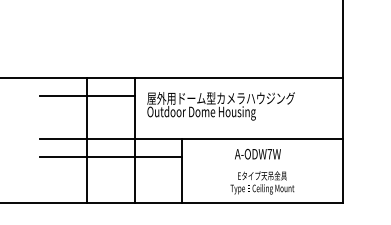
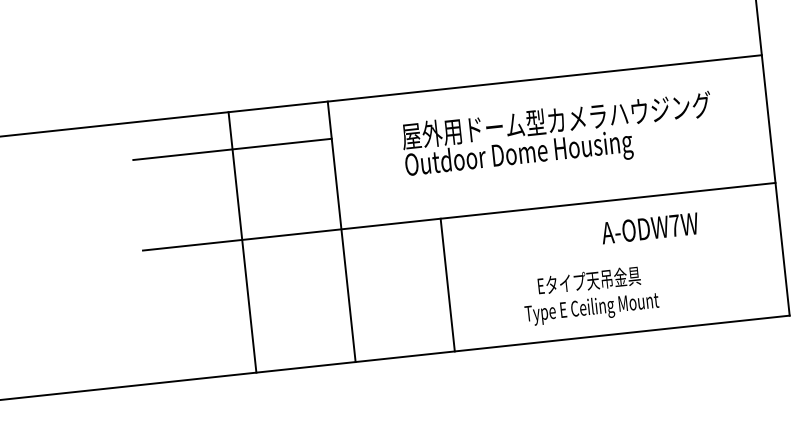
text: (220, 106) -> (557, 137), moved
text: (257, 154) -> (649, 229), moved
line: (110, 156) -> (294, 271), removed
text: (262, 182) -> (590, 294), moved

